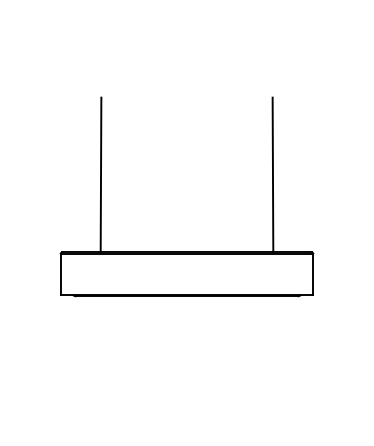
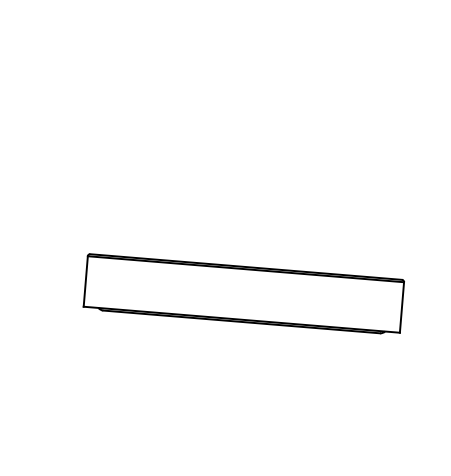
line: (100, 174) -> (145, 160), removed
line: (272, 174) -> (361, 178), removed

